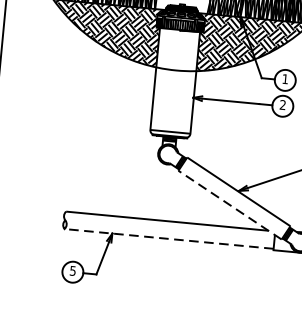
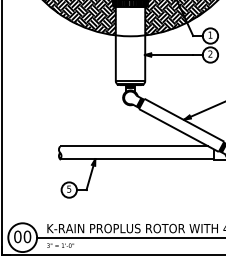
line: (229, 205) -> (178, 130), dashed -> solid
line: (168, 239) -> (136, 159), dashed -> solid

